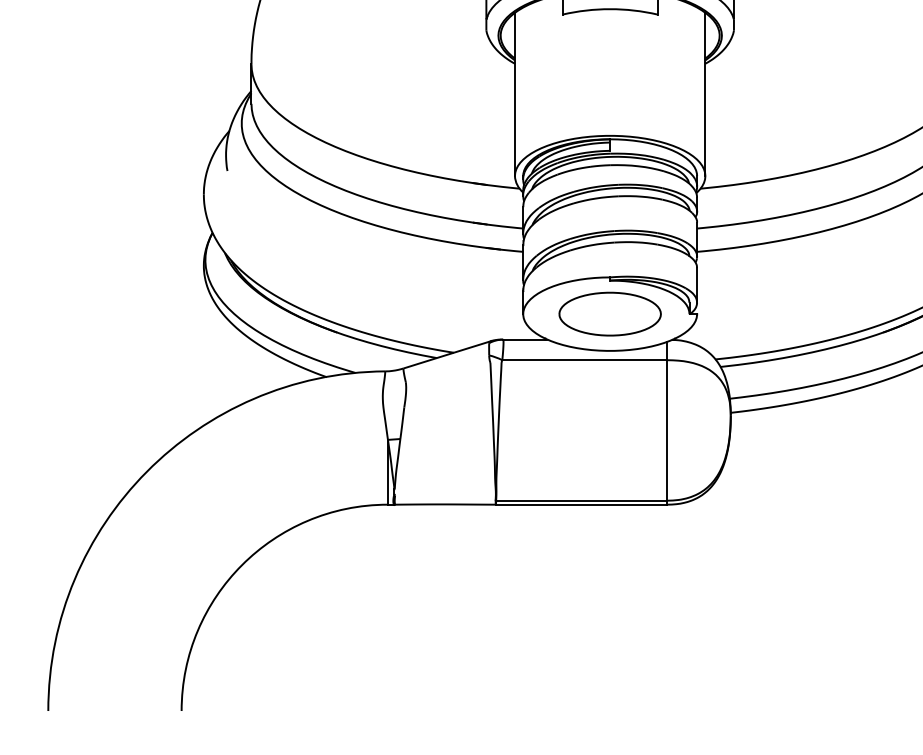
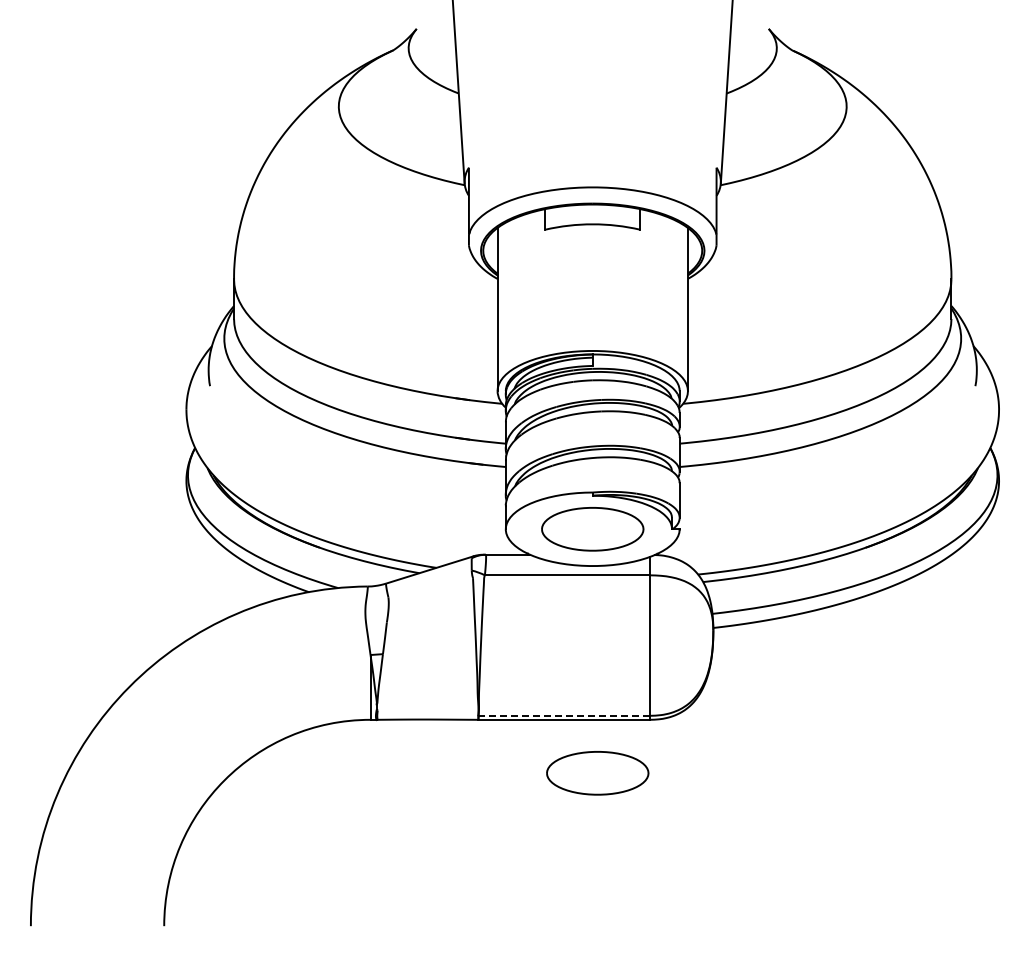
line: (581, 500) -> (564, 715), solid -> dashed
part: (614, 558) -> (597, 773), added

